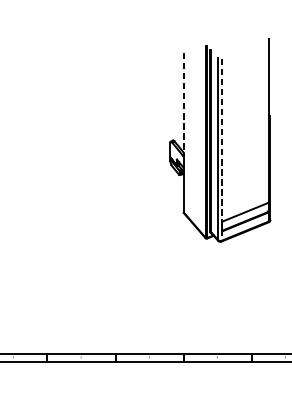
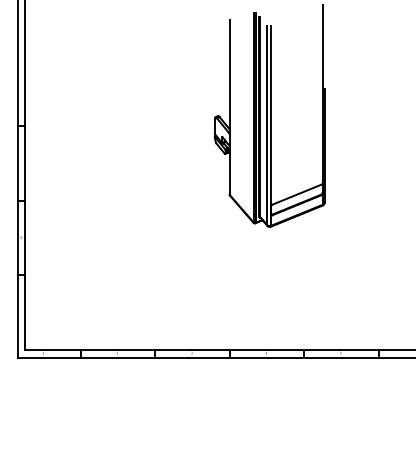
line: (183, 104) -> (229, 76), dashed -> solid
line: (221, 150) -> (271, 126), dashed -> solid

